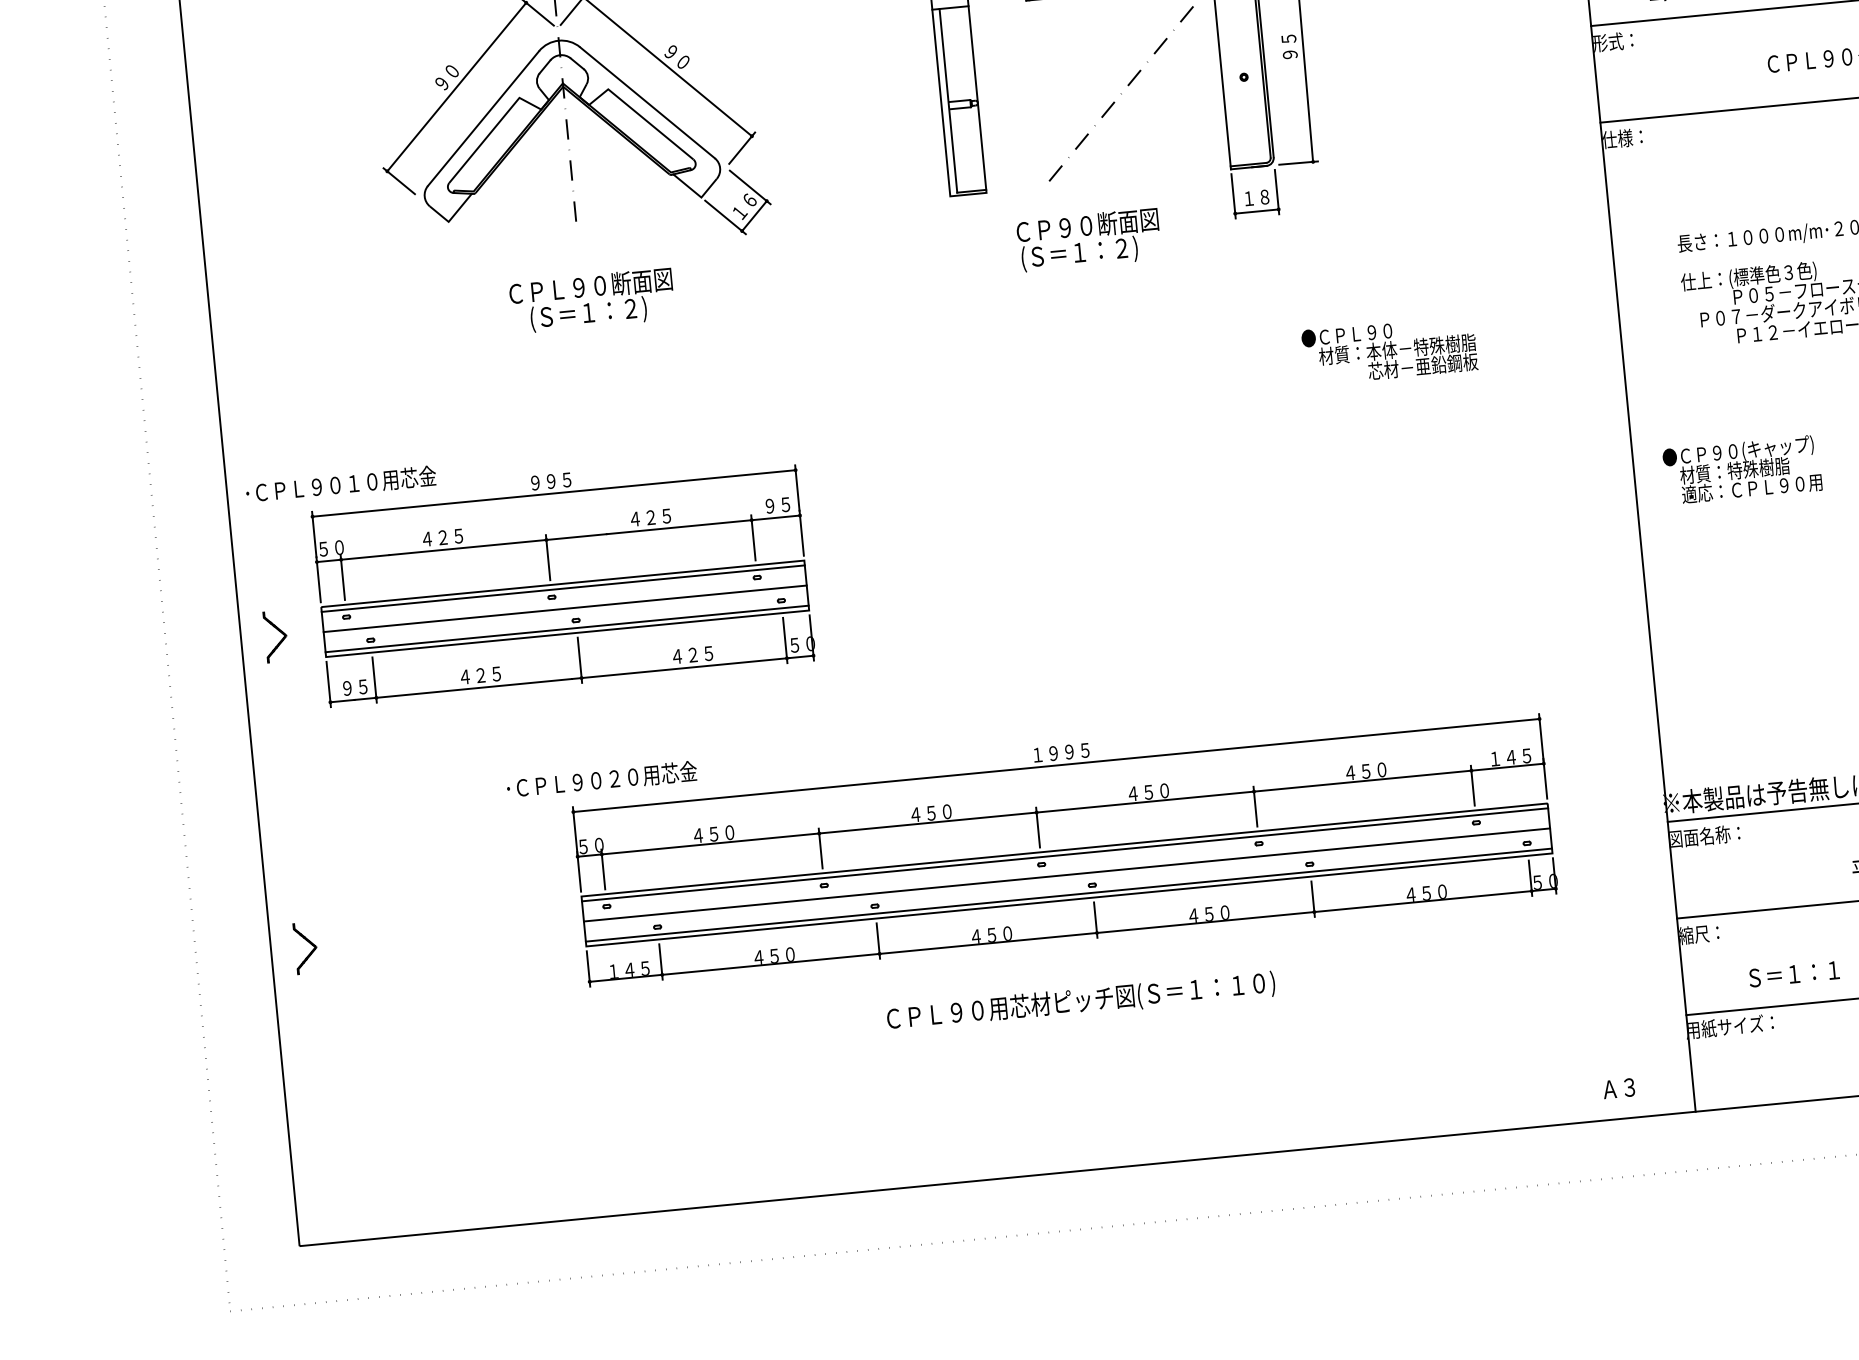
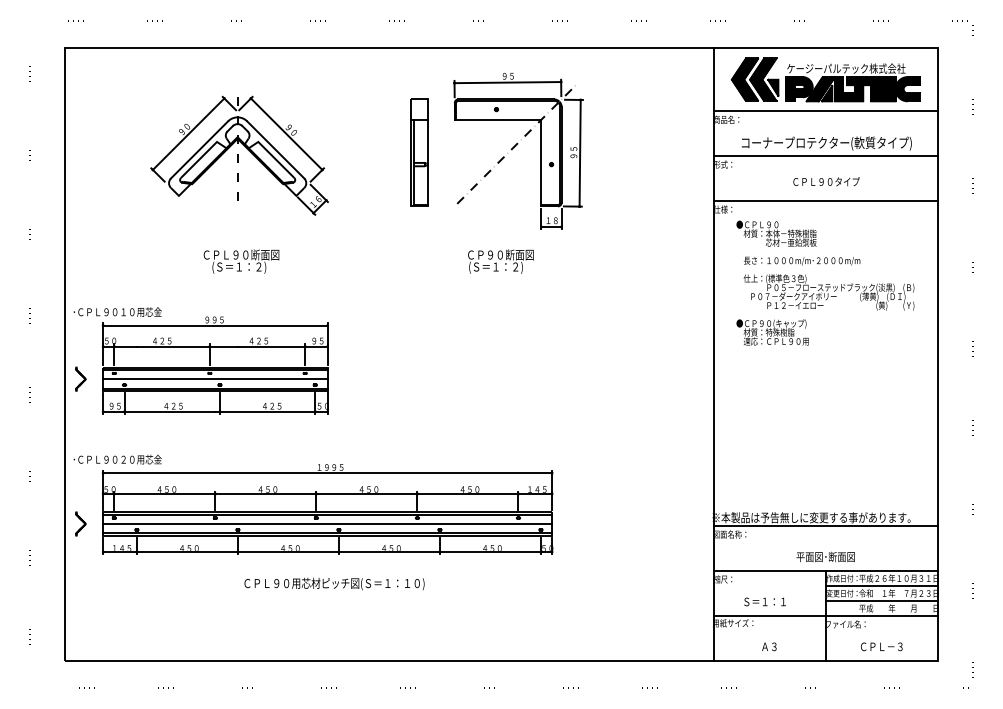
text: (1087, 239) -> (500, 261), moved
text: (592, 300) -> (241, 261), moved
text: (1389, 349) -> (776, 233), moved
text: (1742, 470) -> (772, 332), moved
part: (1032, 835) -> (313, 504), moved
text: (1080, 1000) -> (334, 583), moved
text: (1619, 1087) -> (769, 646), moved

